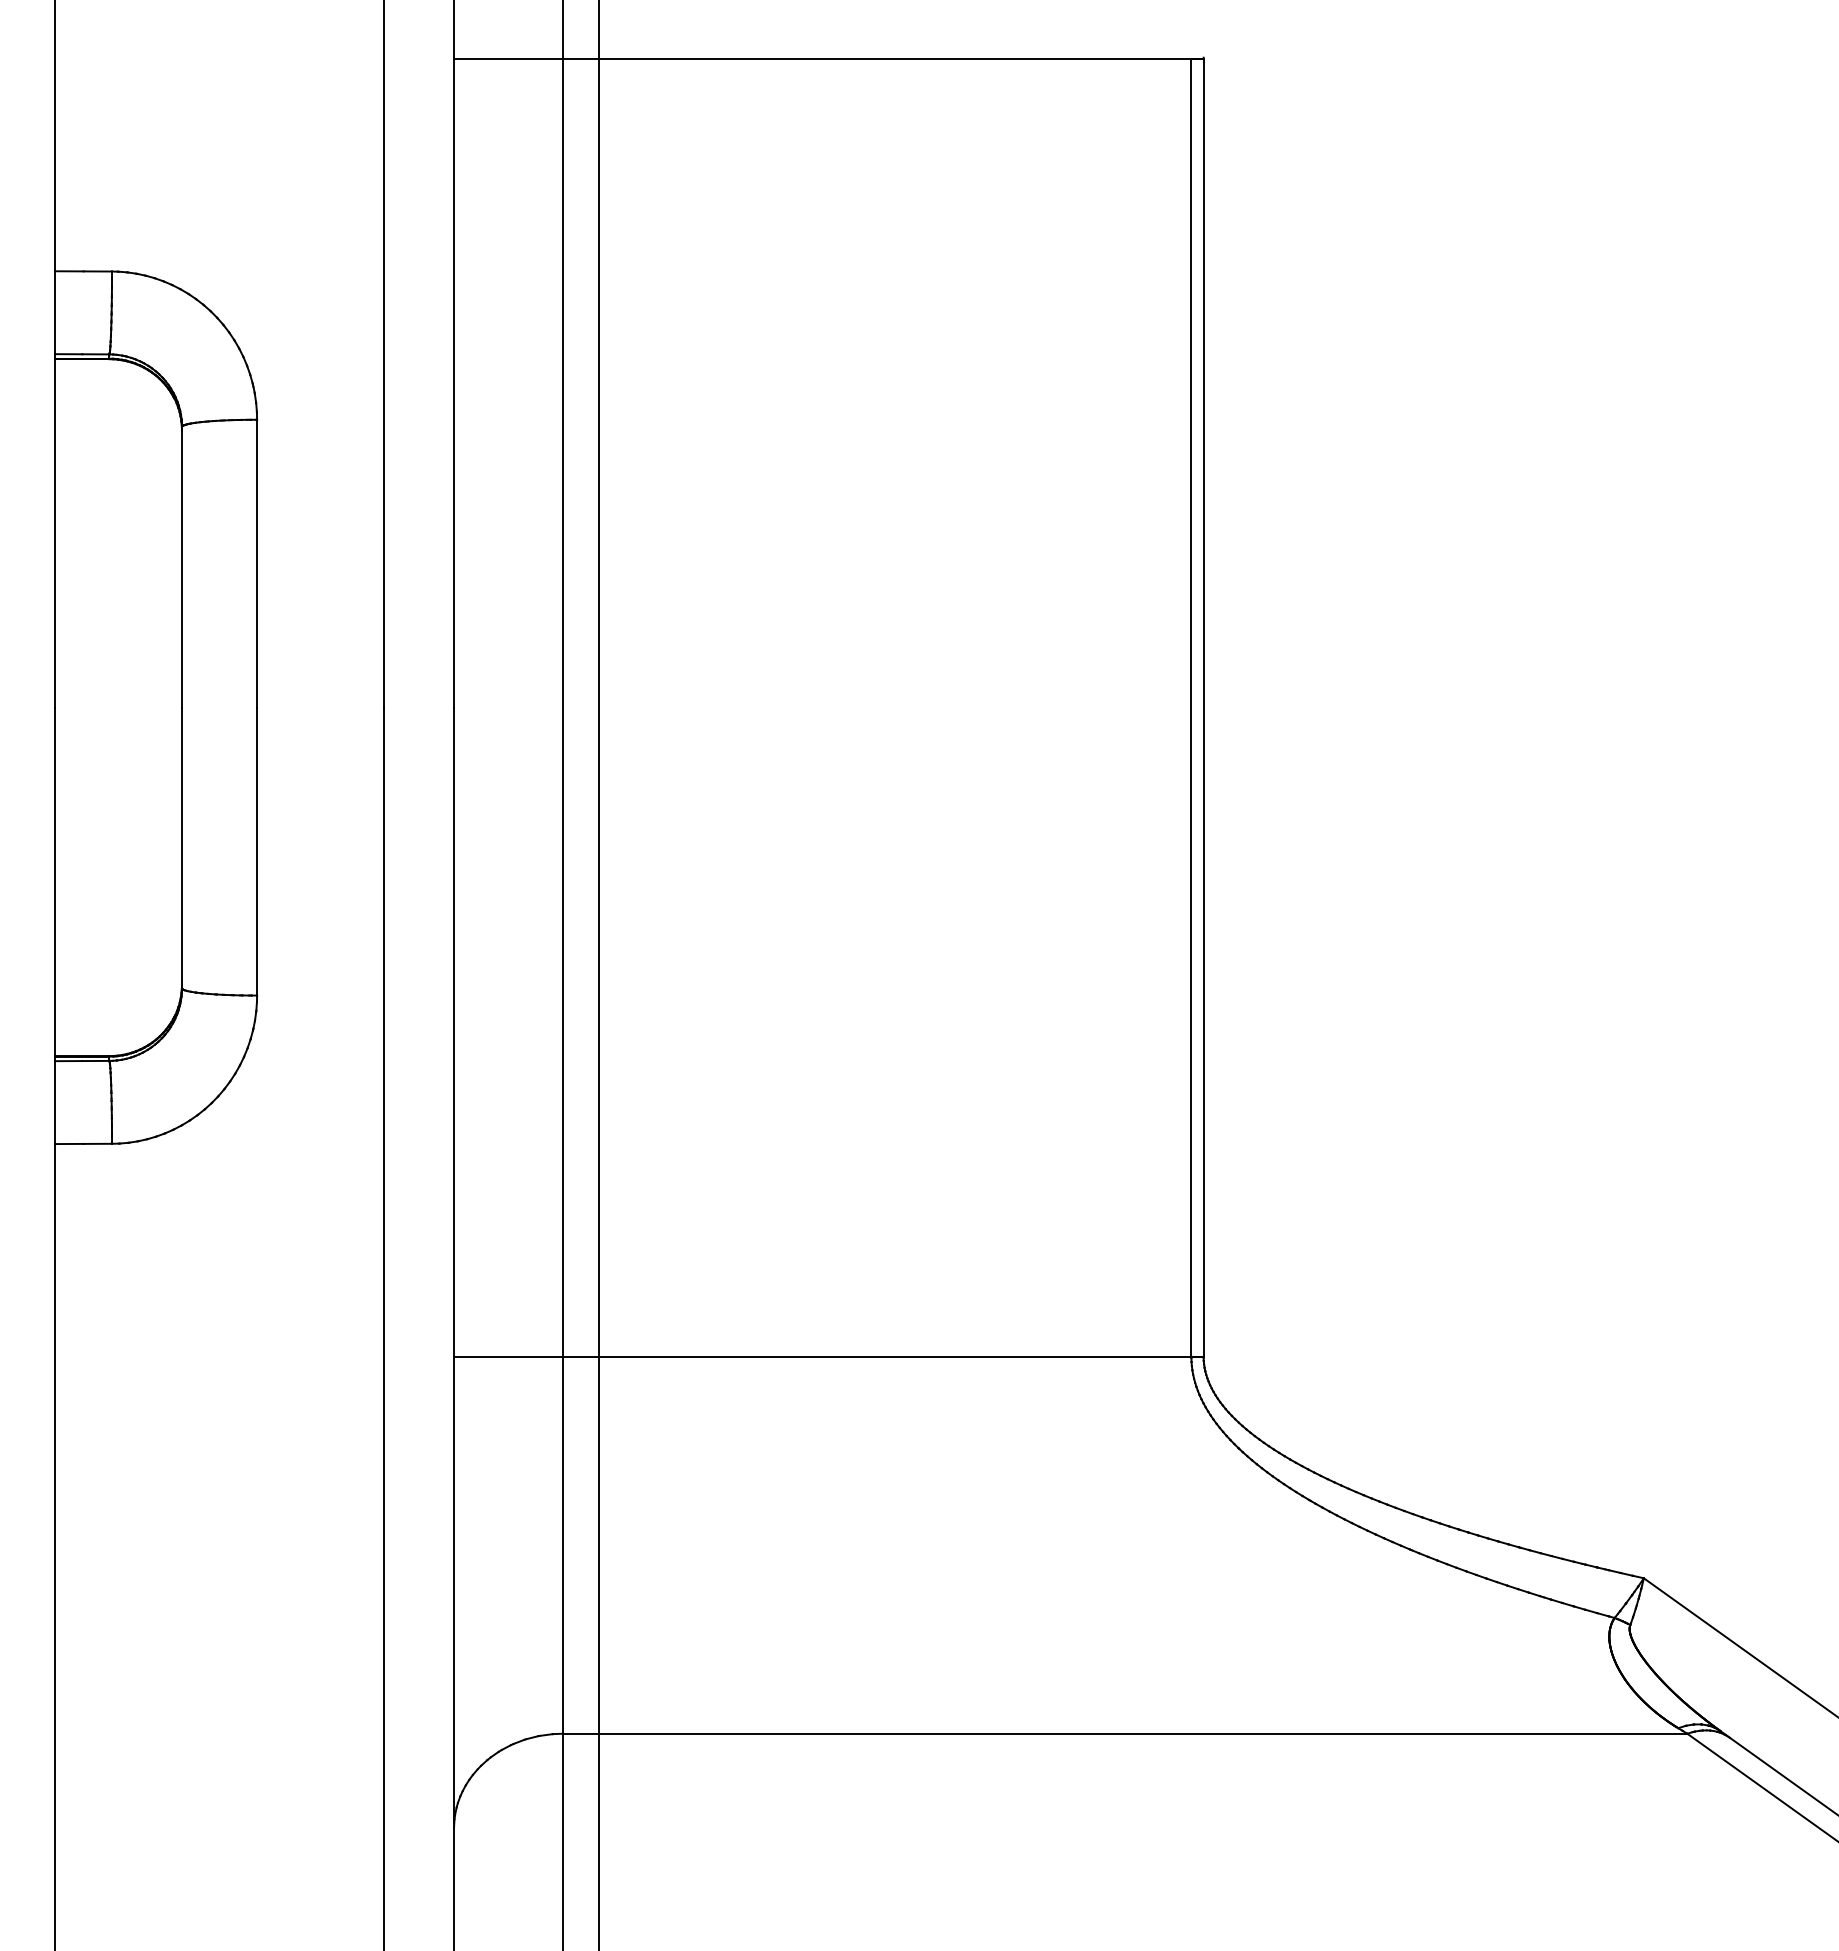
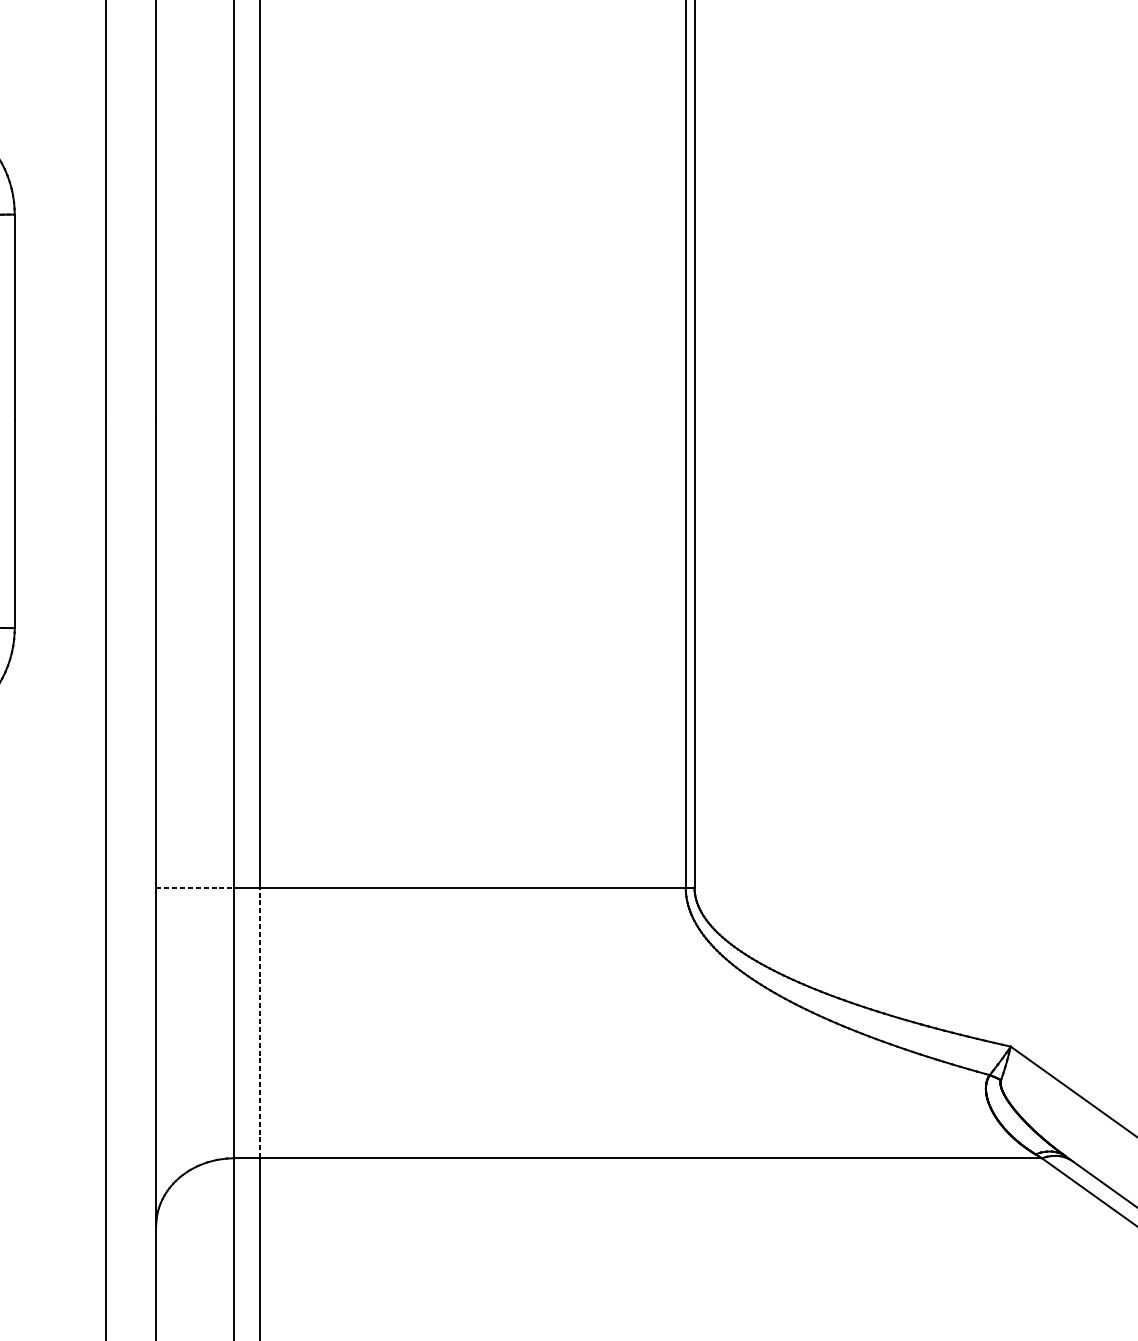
line: (508, 1356) -> (195, 887), solid -> dashed
line: (599, 1544) -> (260, 1022), solid -> dashed

